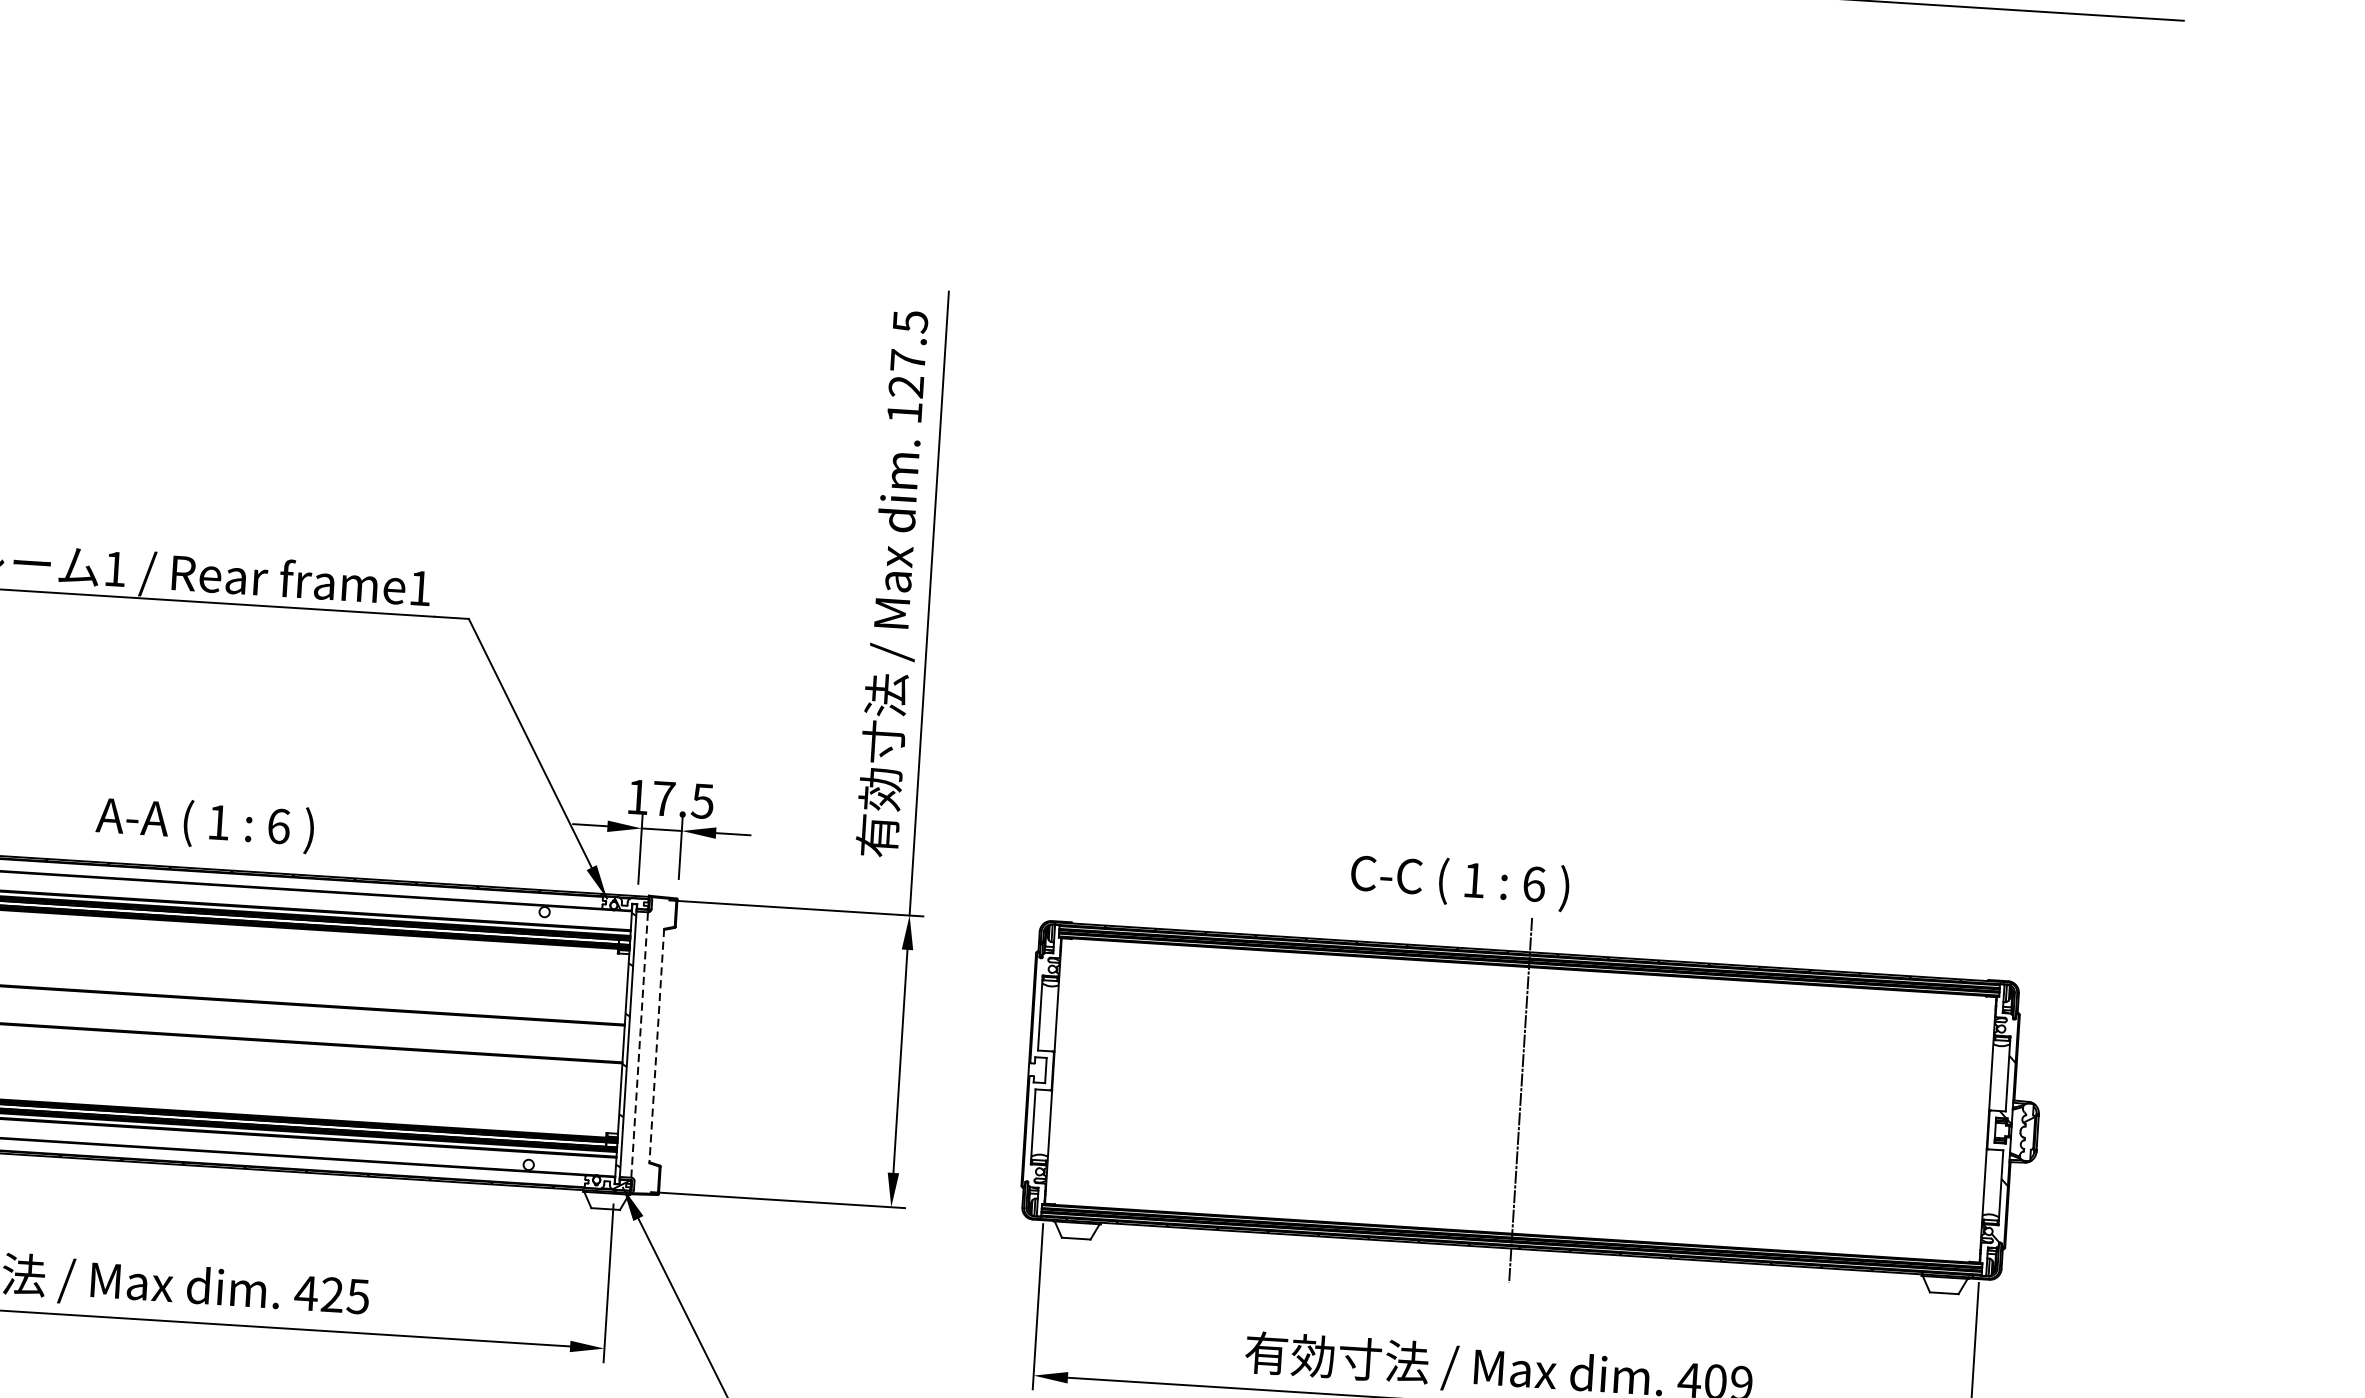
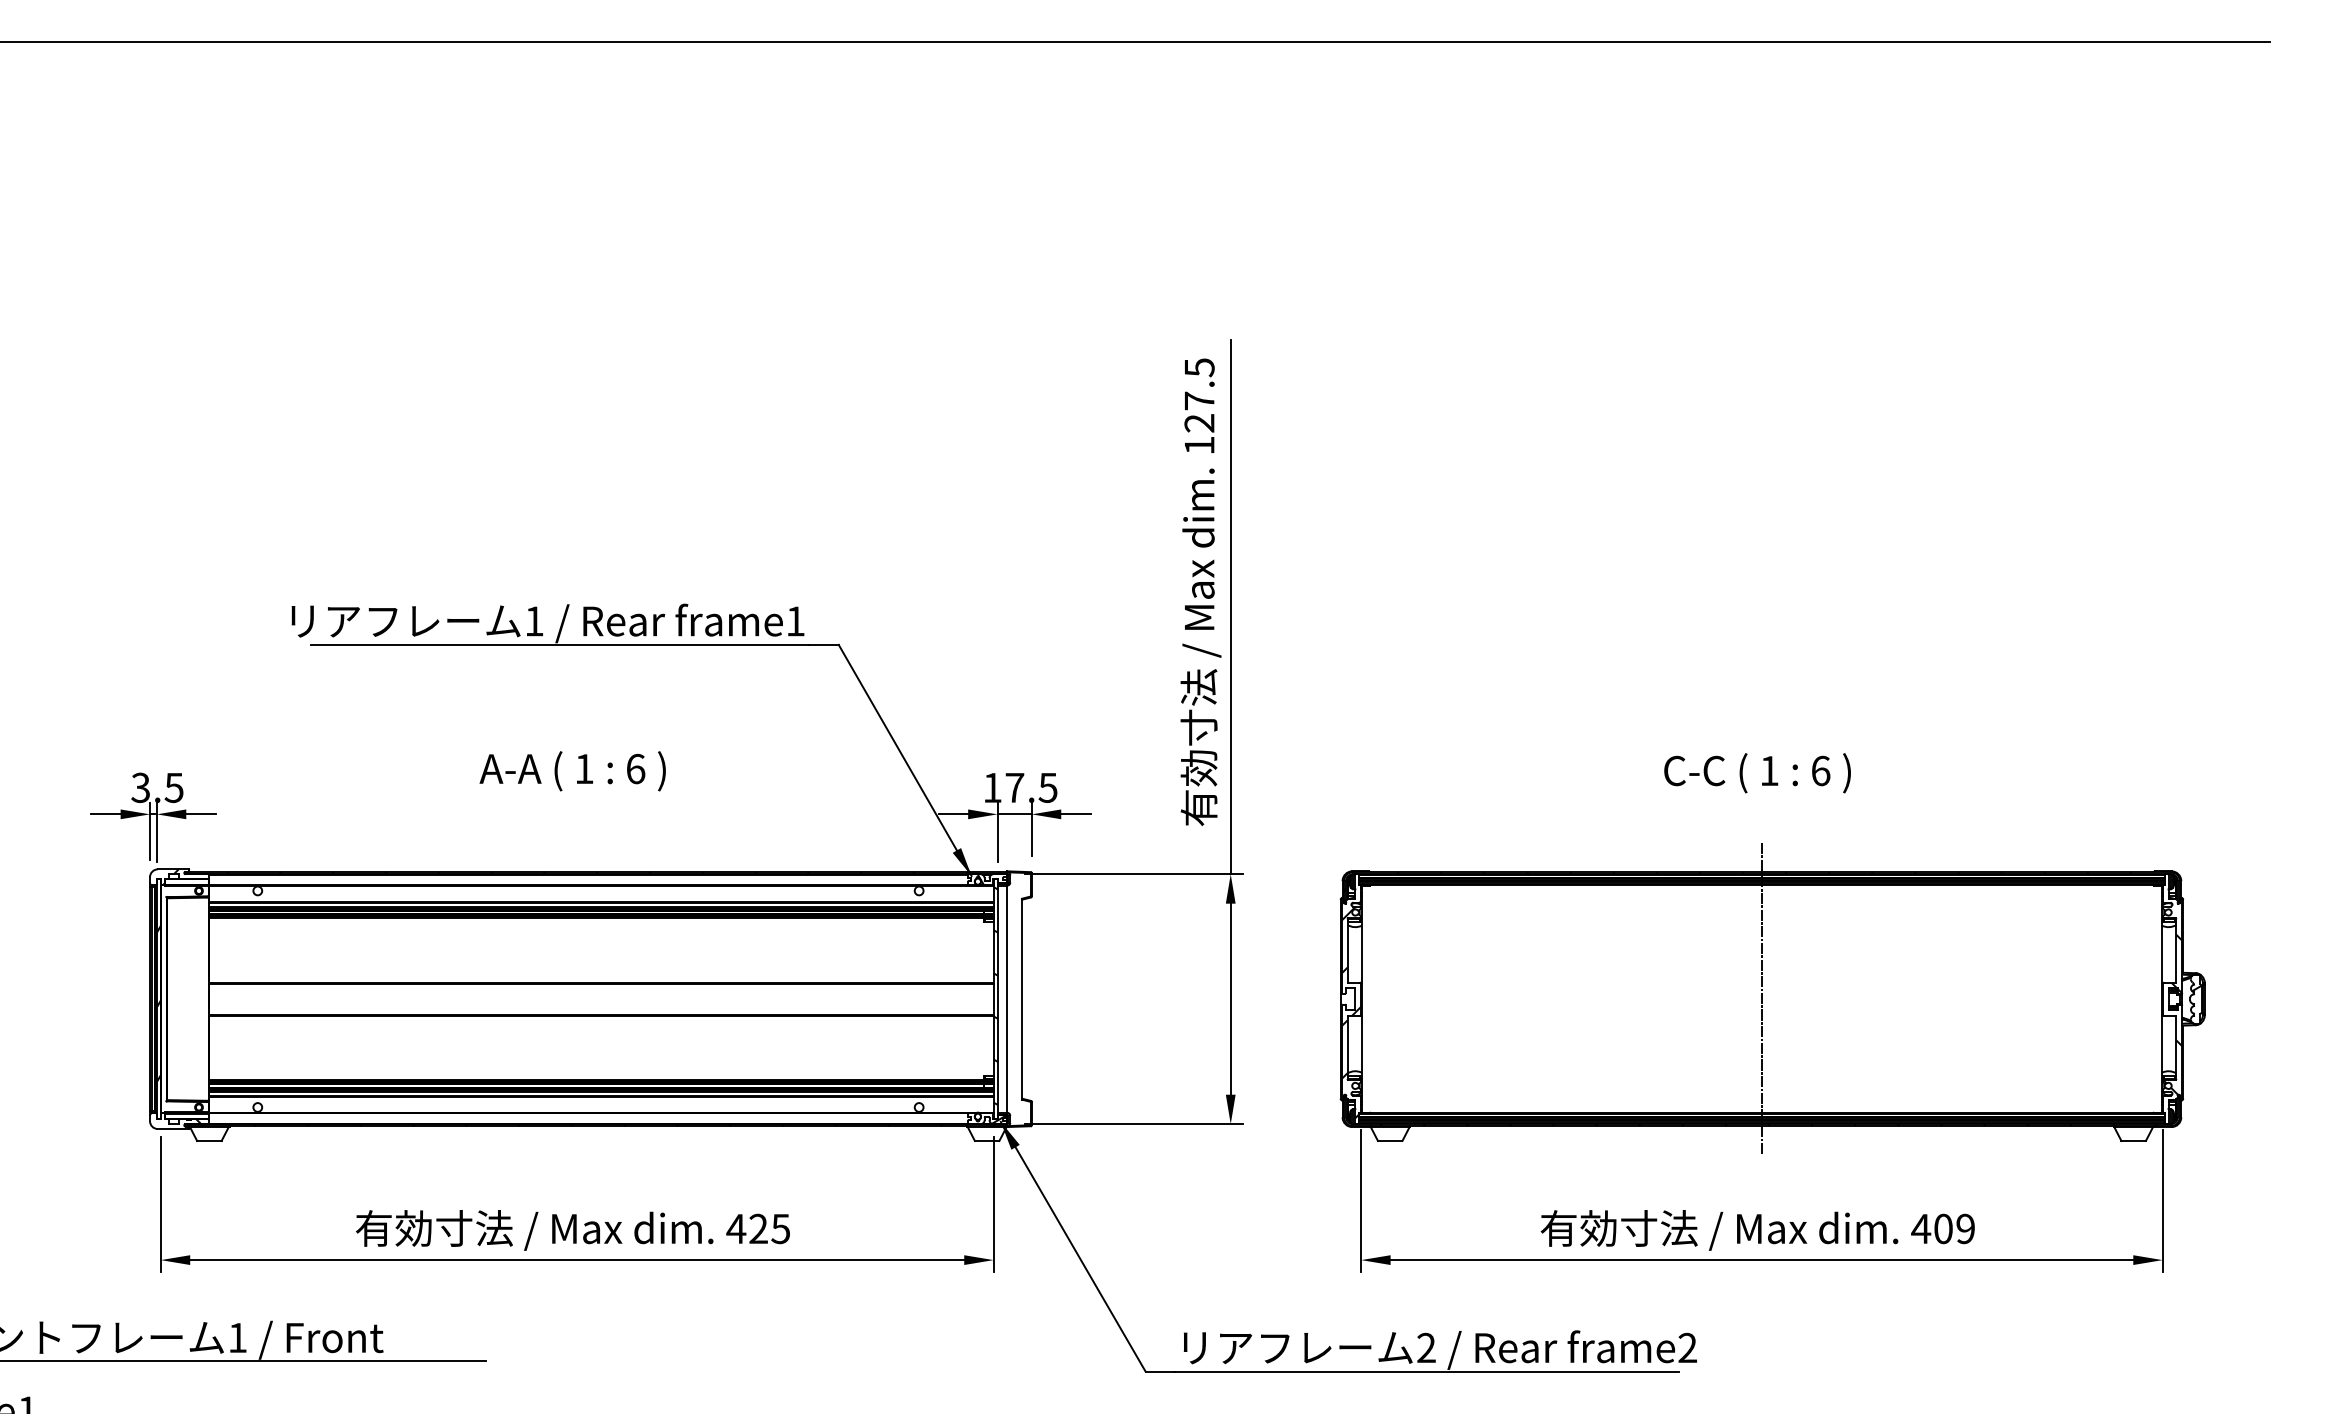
text: (204, 824) -> (572, 771), moved
text: (1459, 882) -> (1757, 773), moved
line: (639, 1045) -> (1007, 999), dashed -> solid
line: (657, 1046) -> (1022, 999), dashed -> solid
hatch: (1040, 1082) -> (1351, 1009), added

